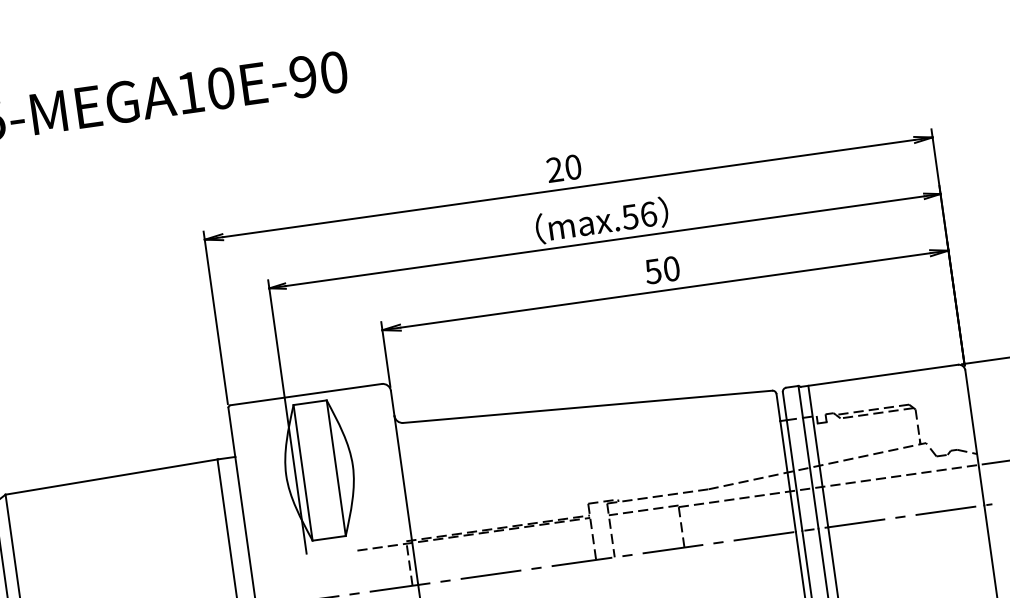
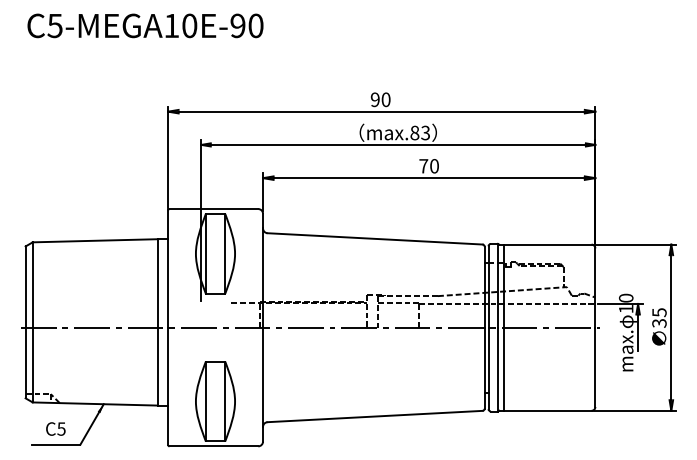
text: (553, 169) -> (374, 99), 20 -> 90
text: (639, 214) -> (420, 132), max.56 -> max.83
text: (652, 271) -> (423, 166), 50 -> 70

